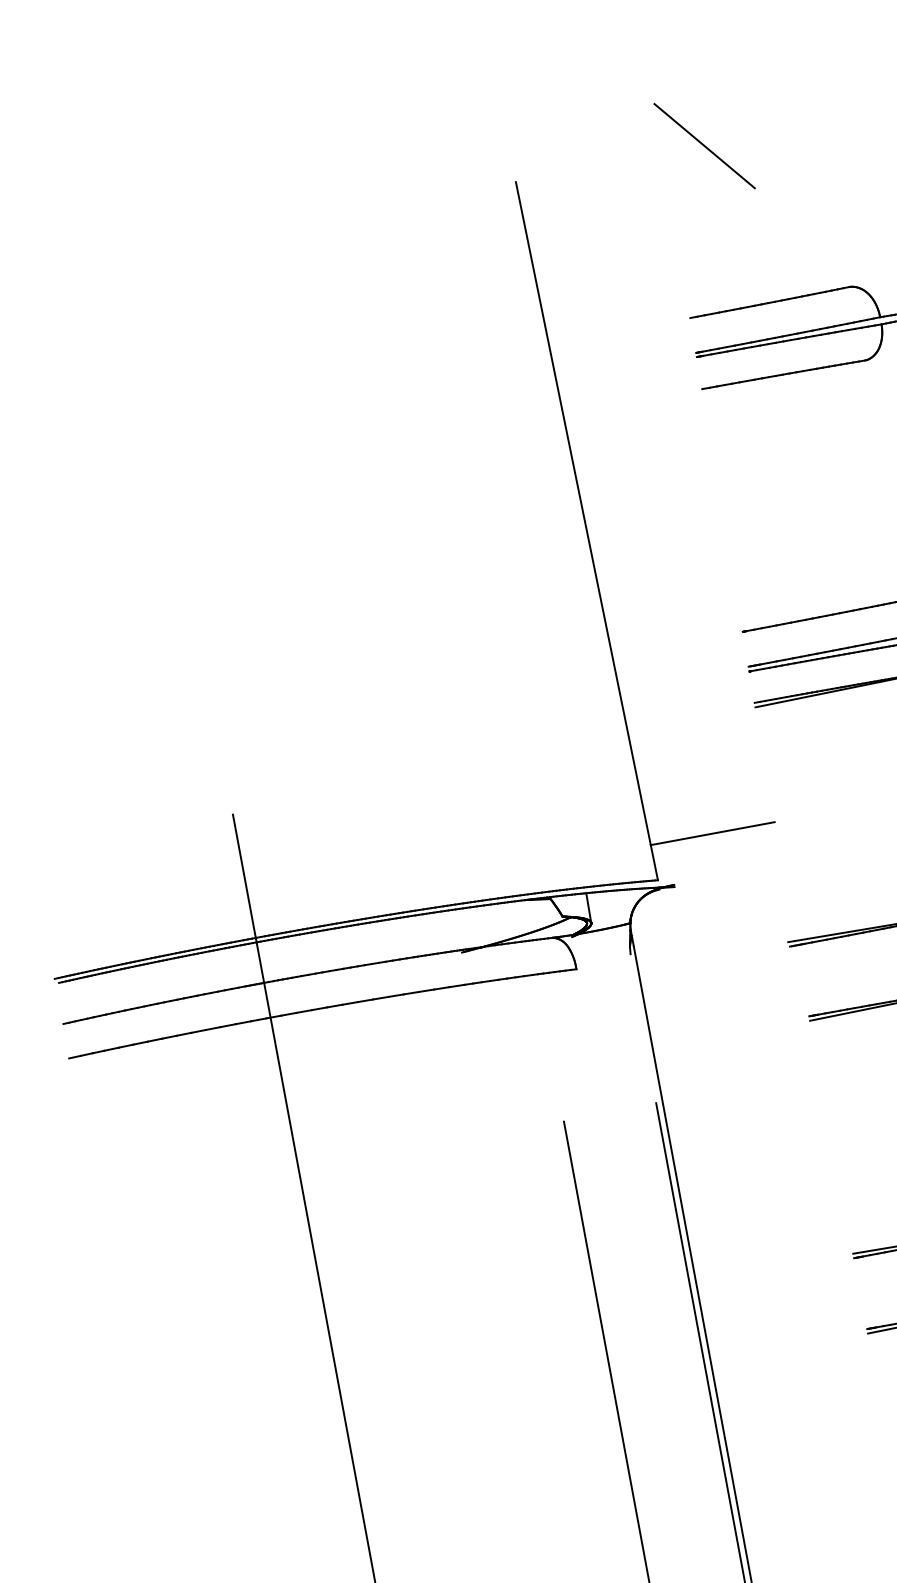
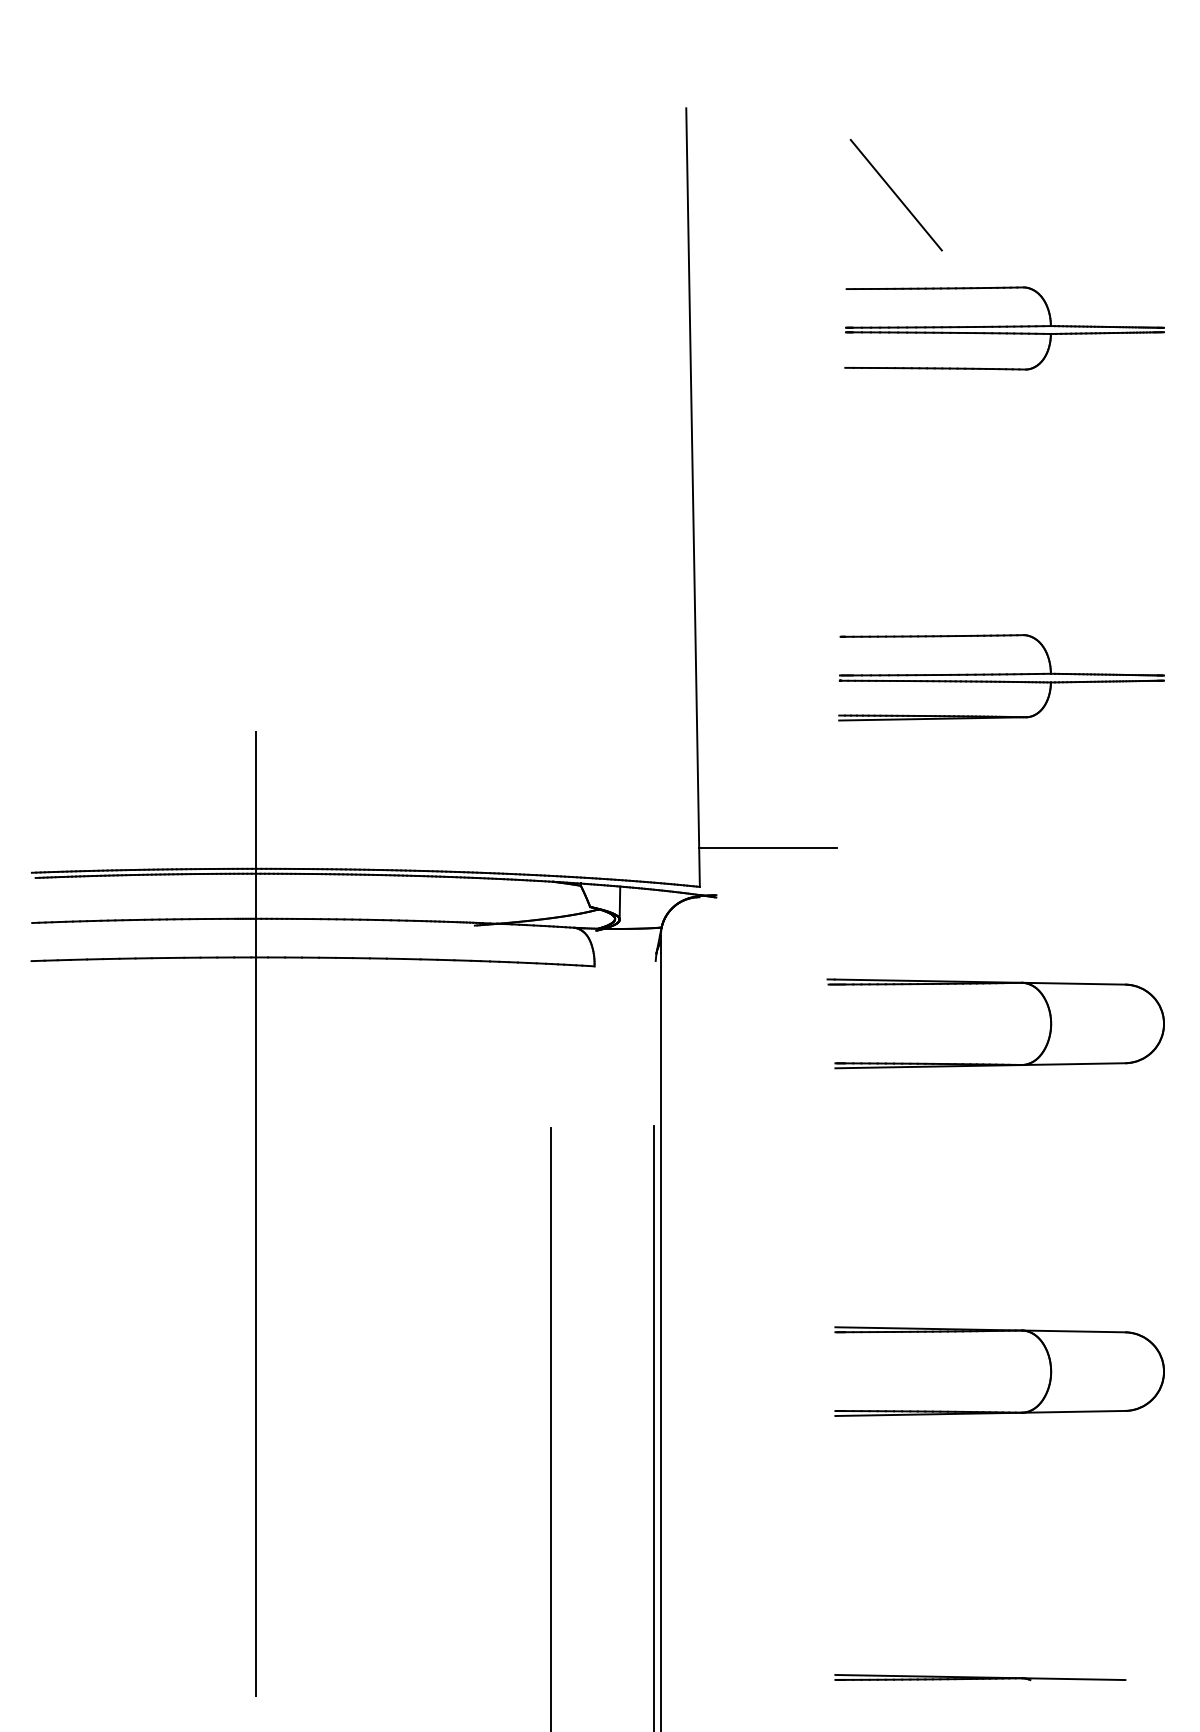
line: (703, 145) -> (895, 194), moved

